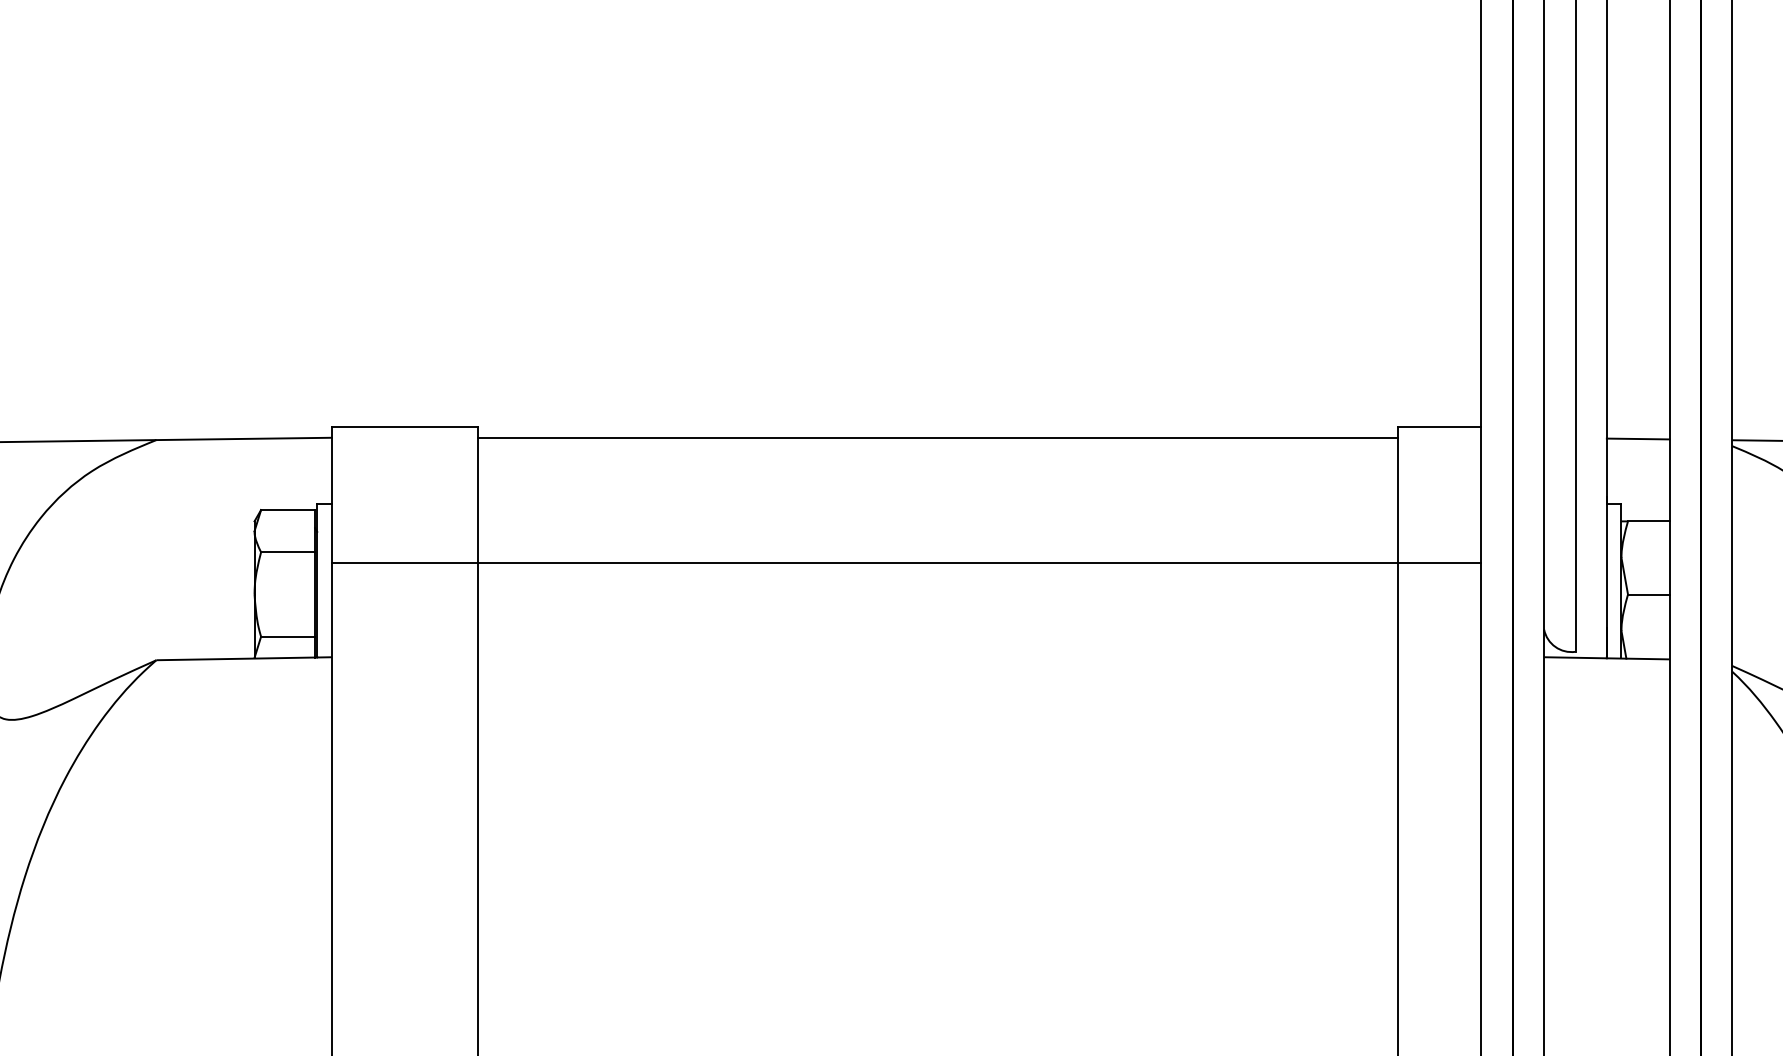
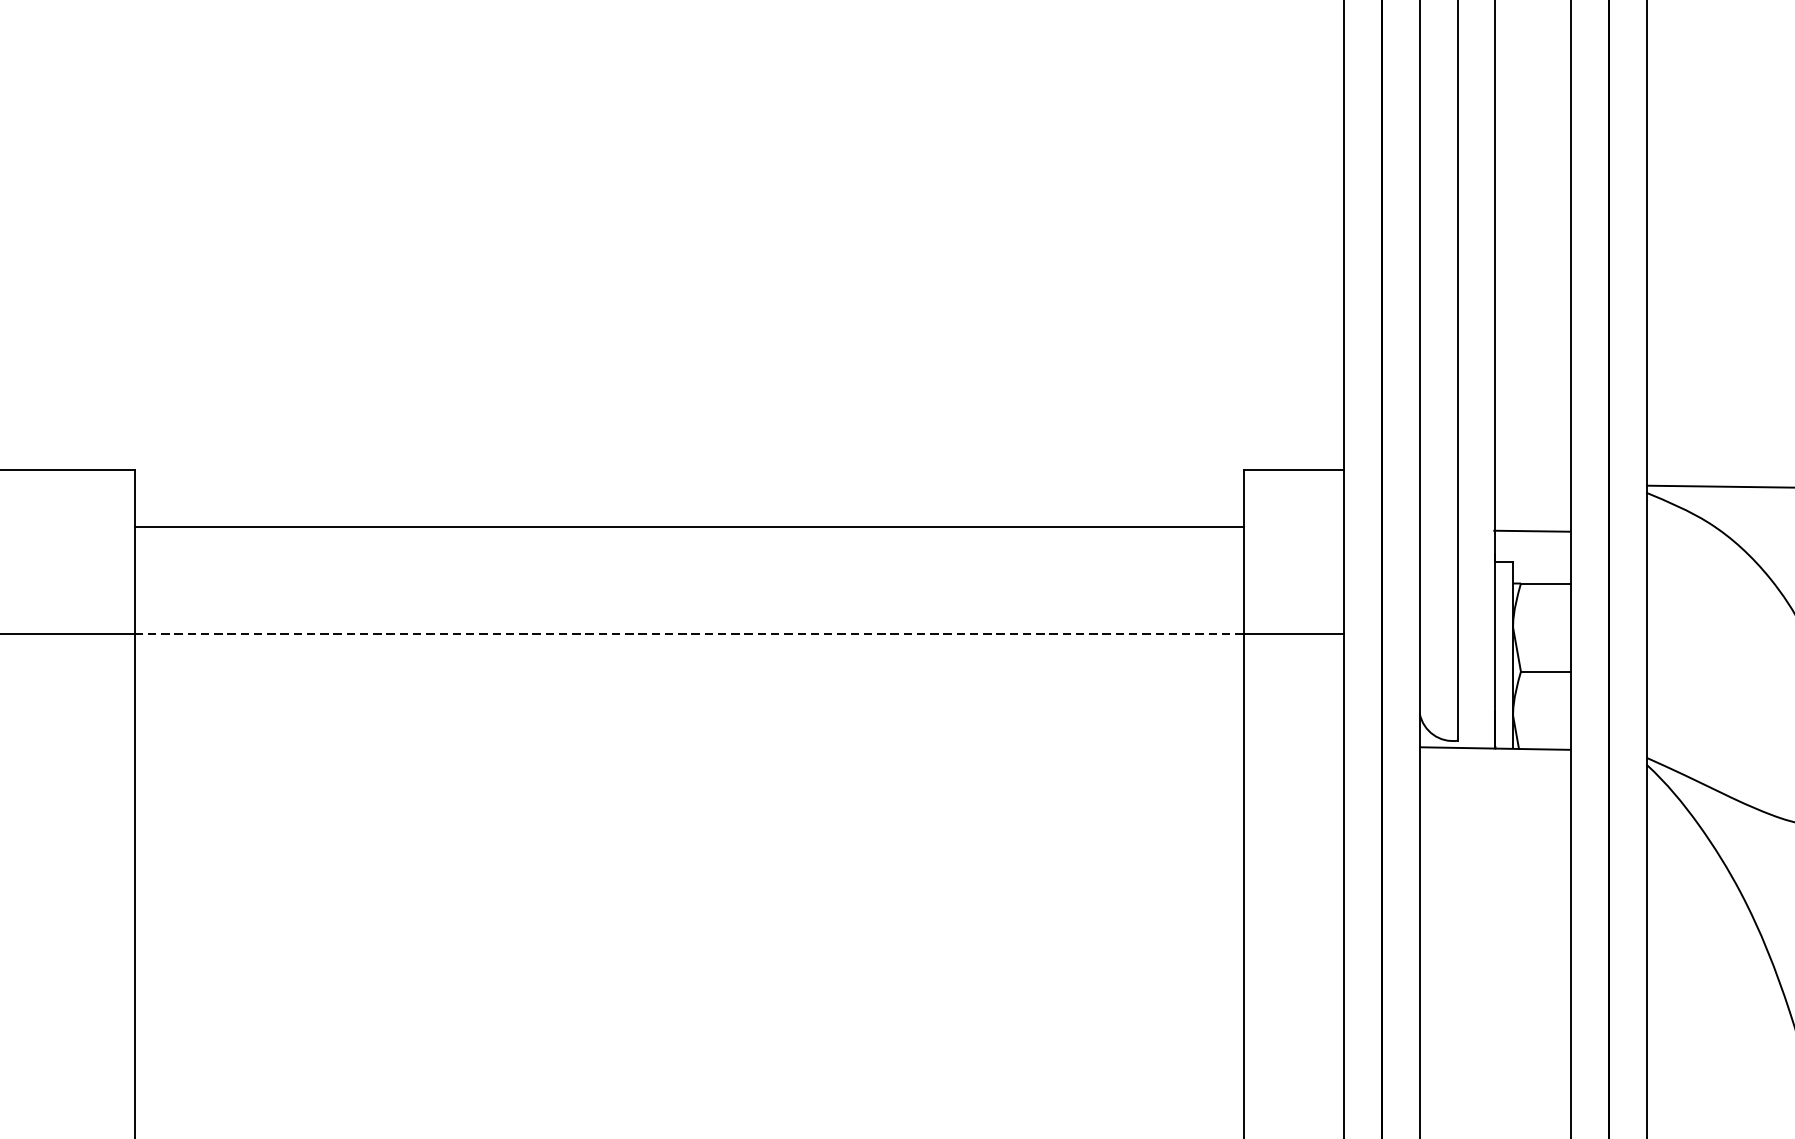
line: (937, 437) -> (688, 526), moved
line: (1637, 438) -> (1531, 530), moved
line: (938, 563) -> (689, 634), solid -> dashed

